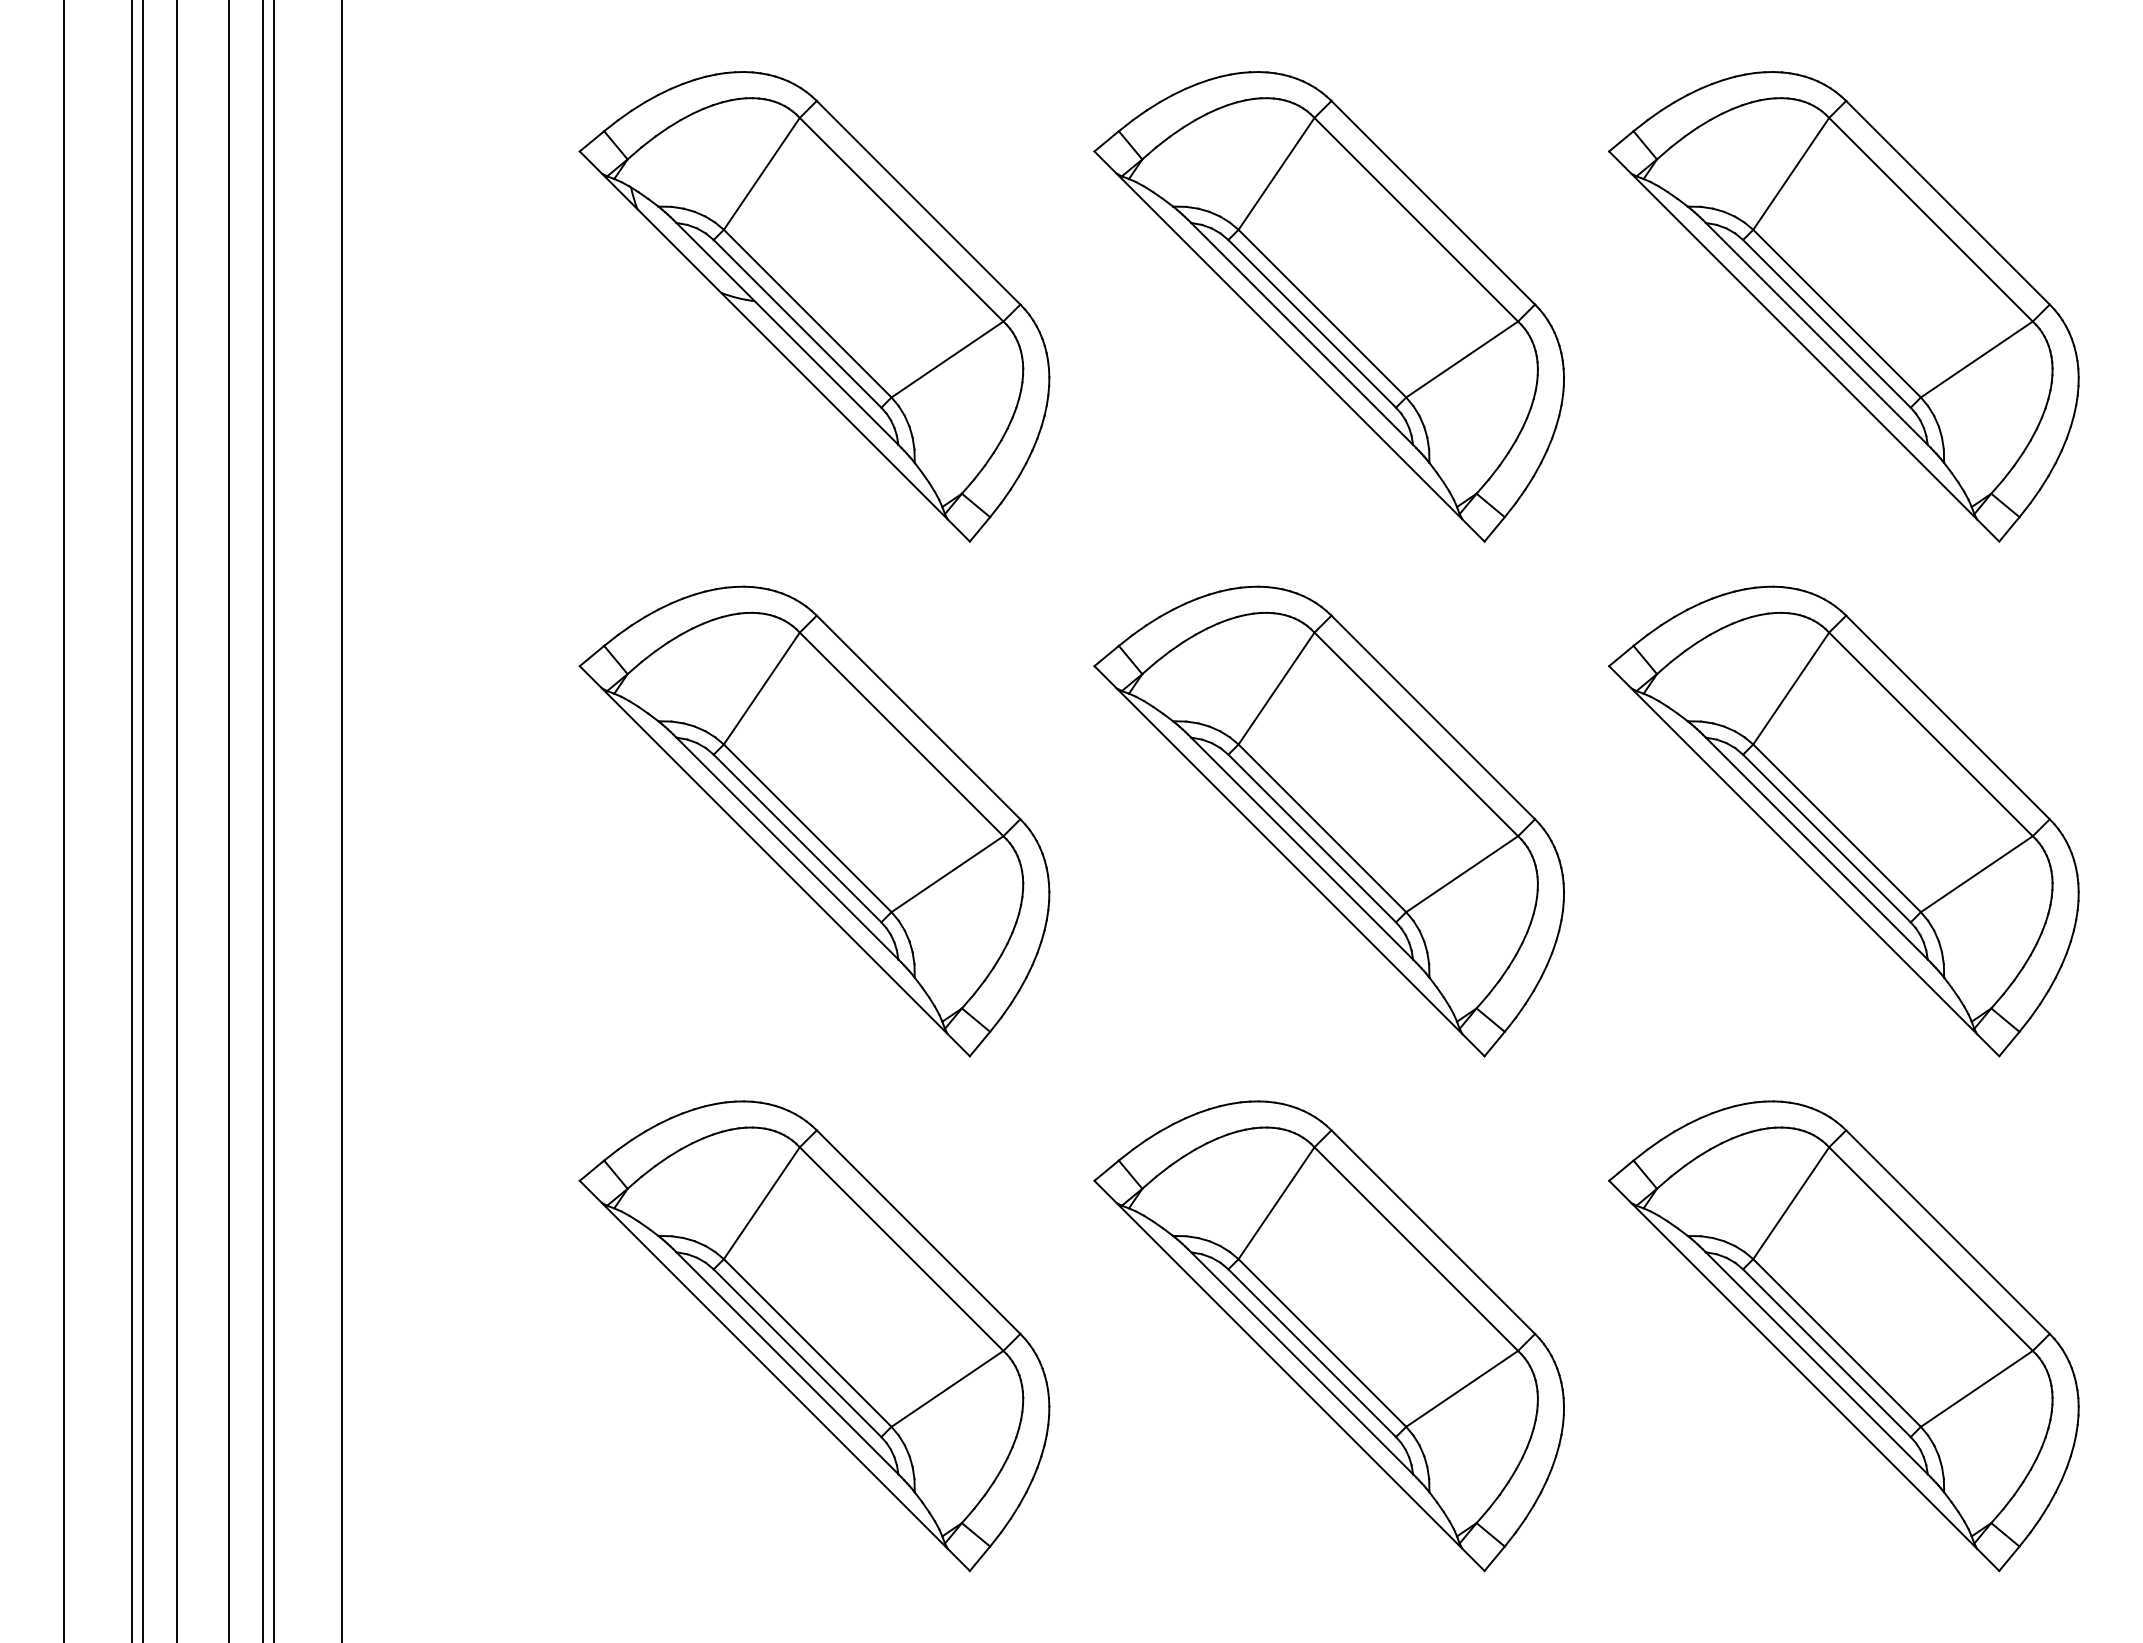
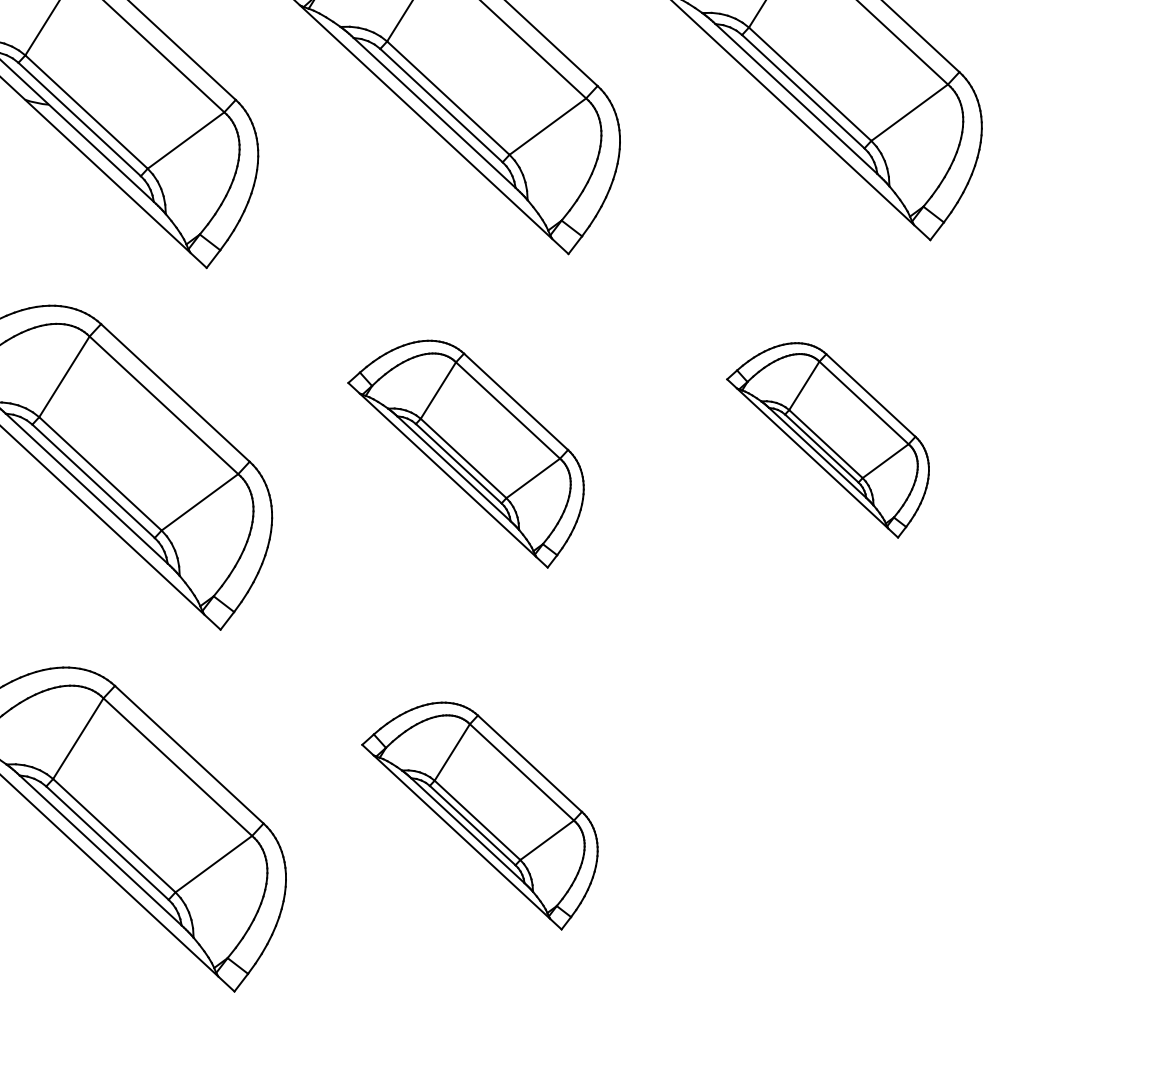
part: (1328, 821) -> (466, 455), size x0.7
part: (1843, 821) -> (828, 441), size x0.6
part: (1328, 1336) -> (480, 817), size x0.7
part: (1843, 1336) -> (842, 803), removed

